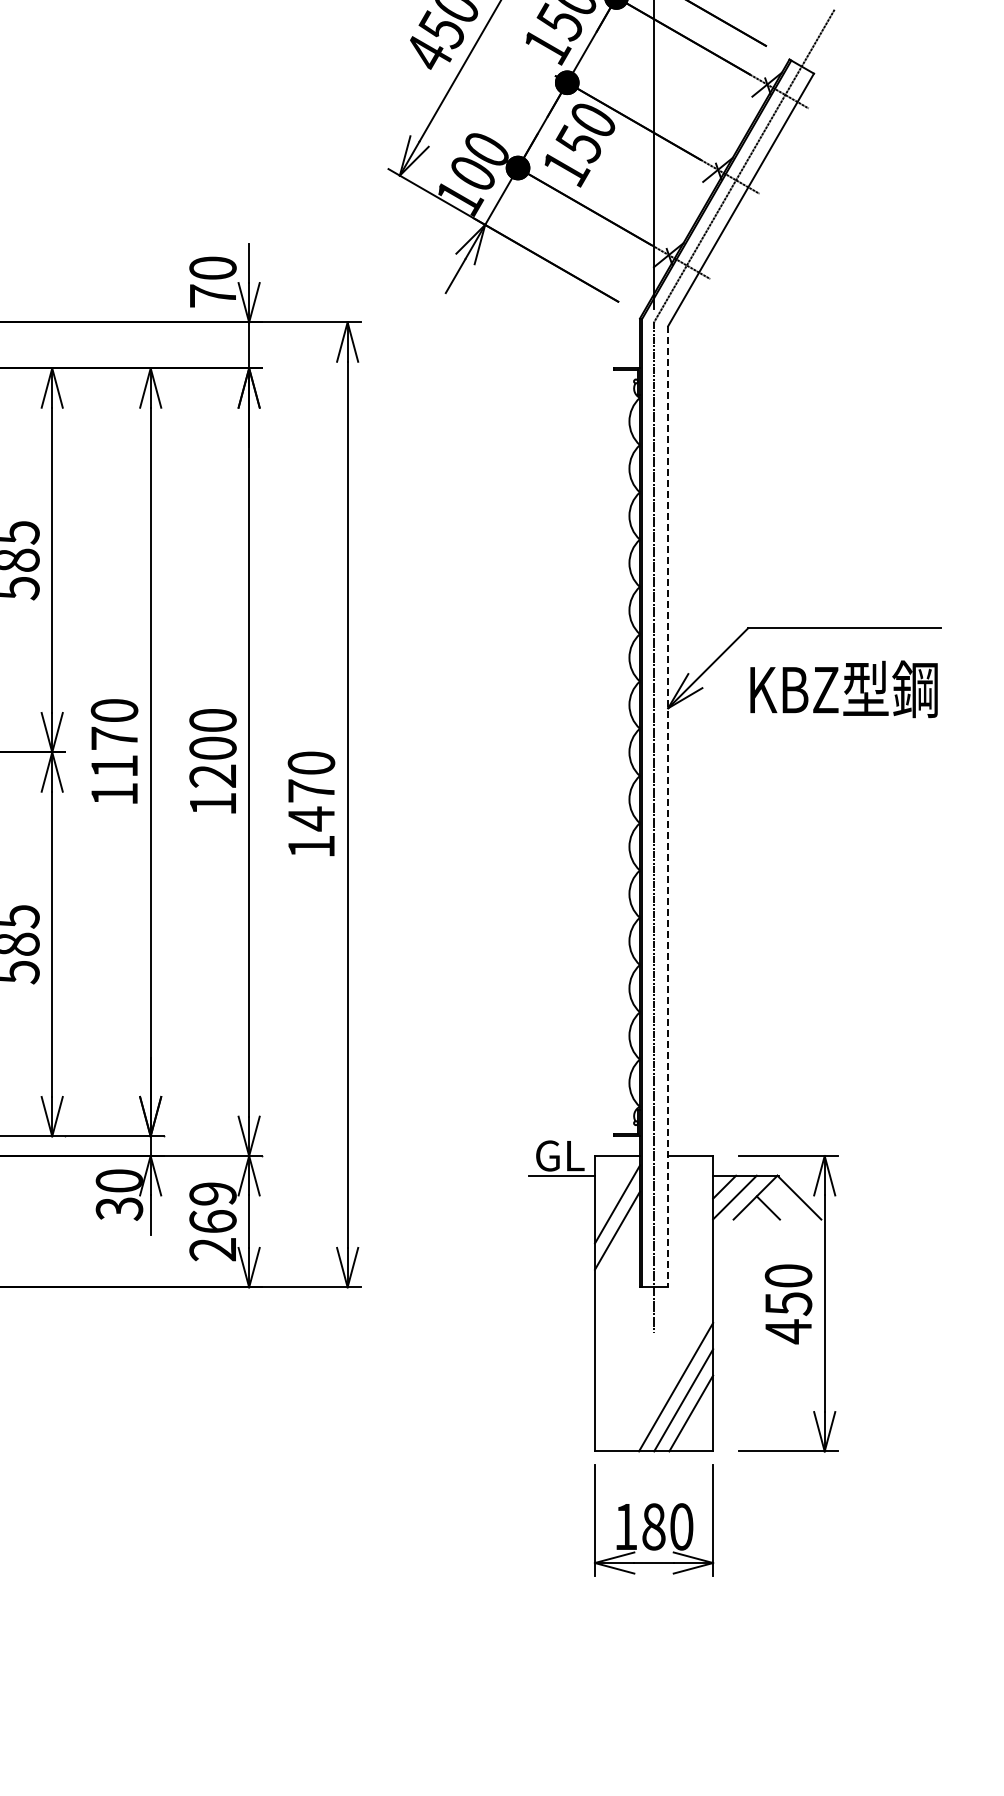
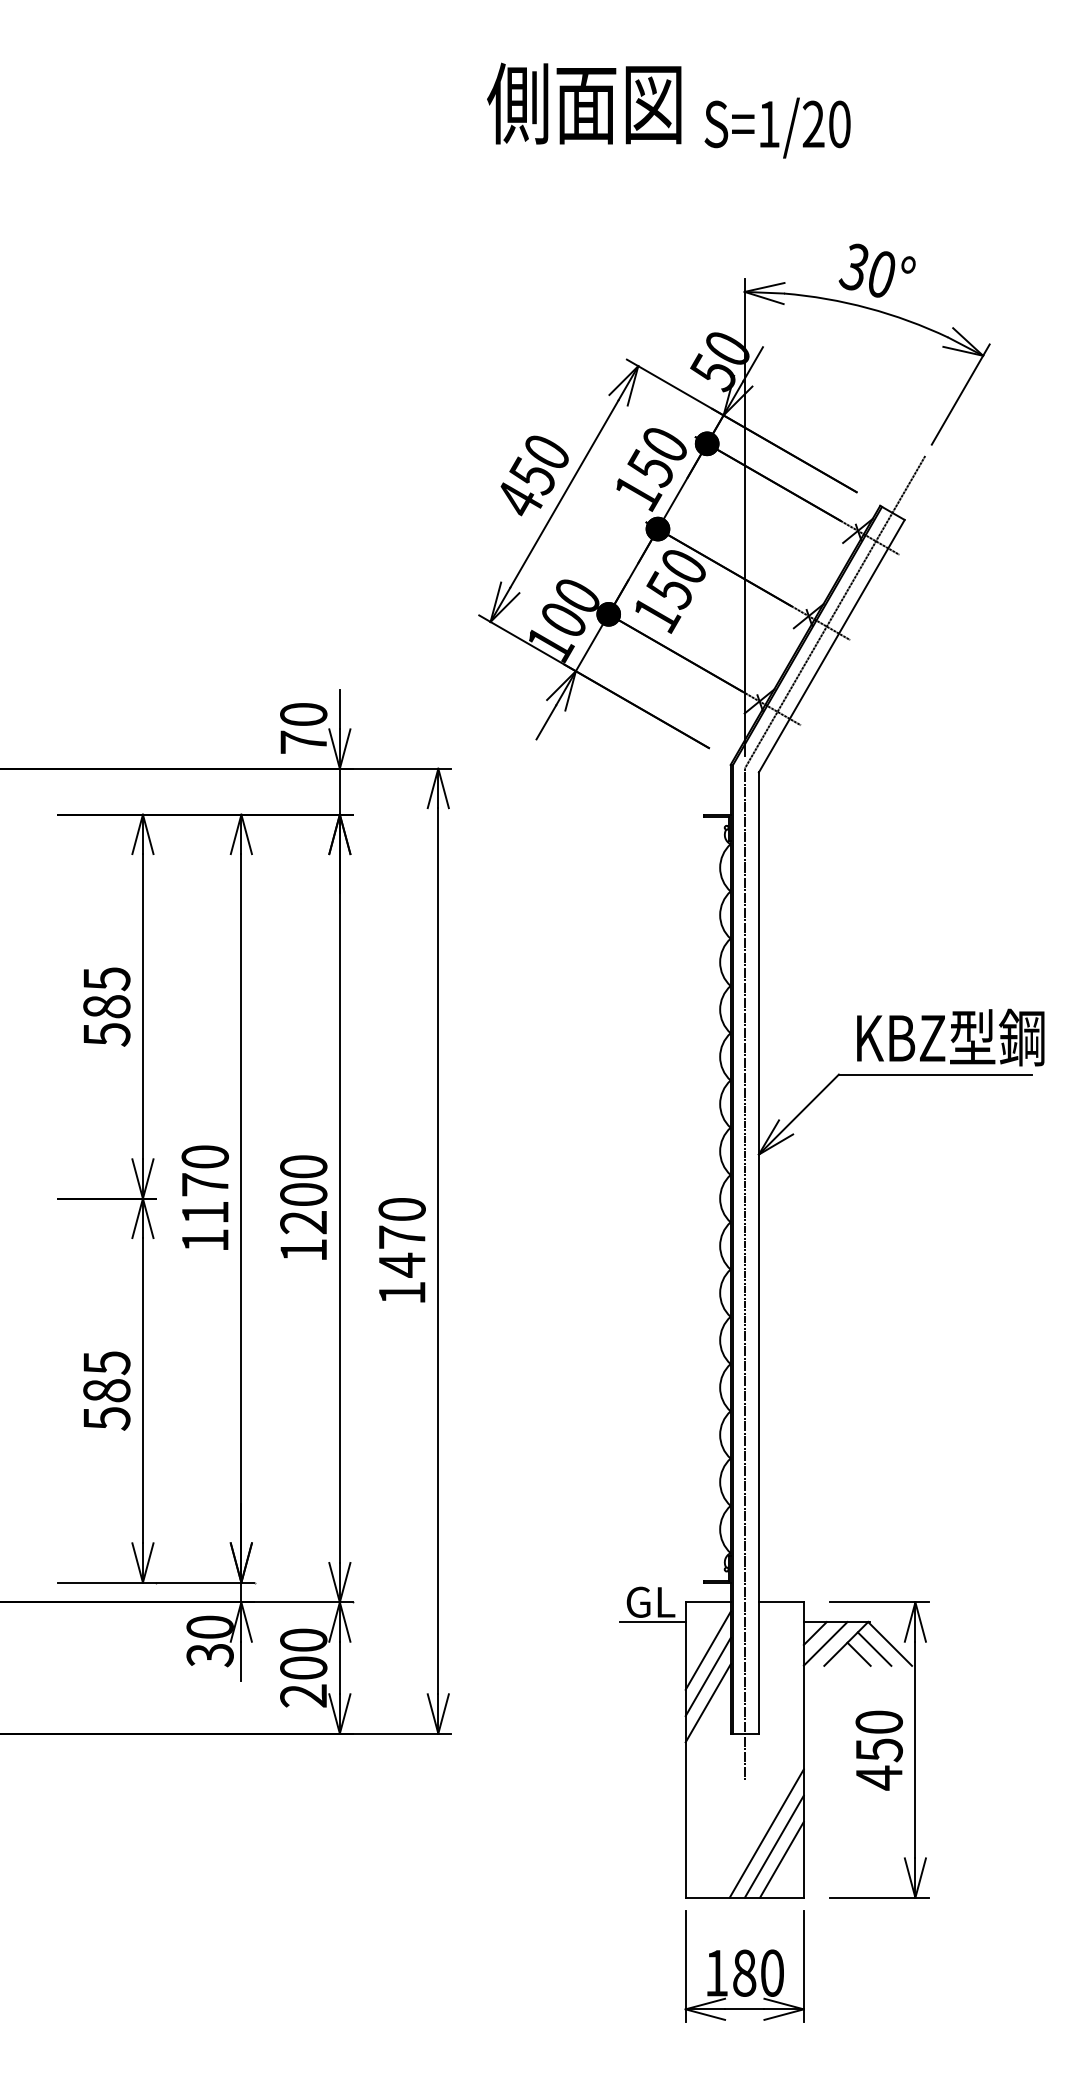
text: (843, 689) -> (950, 1037), moved
line: (667, 807) -> (758, 1253), dashed -> solid
line: (783, 1202) -> (874, 1648), added
text: (212, 1207) -> (303, 1653), 269 -> 200
line: (616, 1257) -> (707, 1703), added

